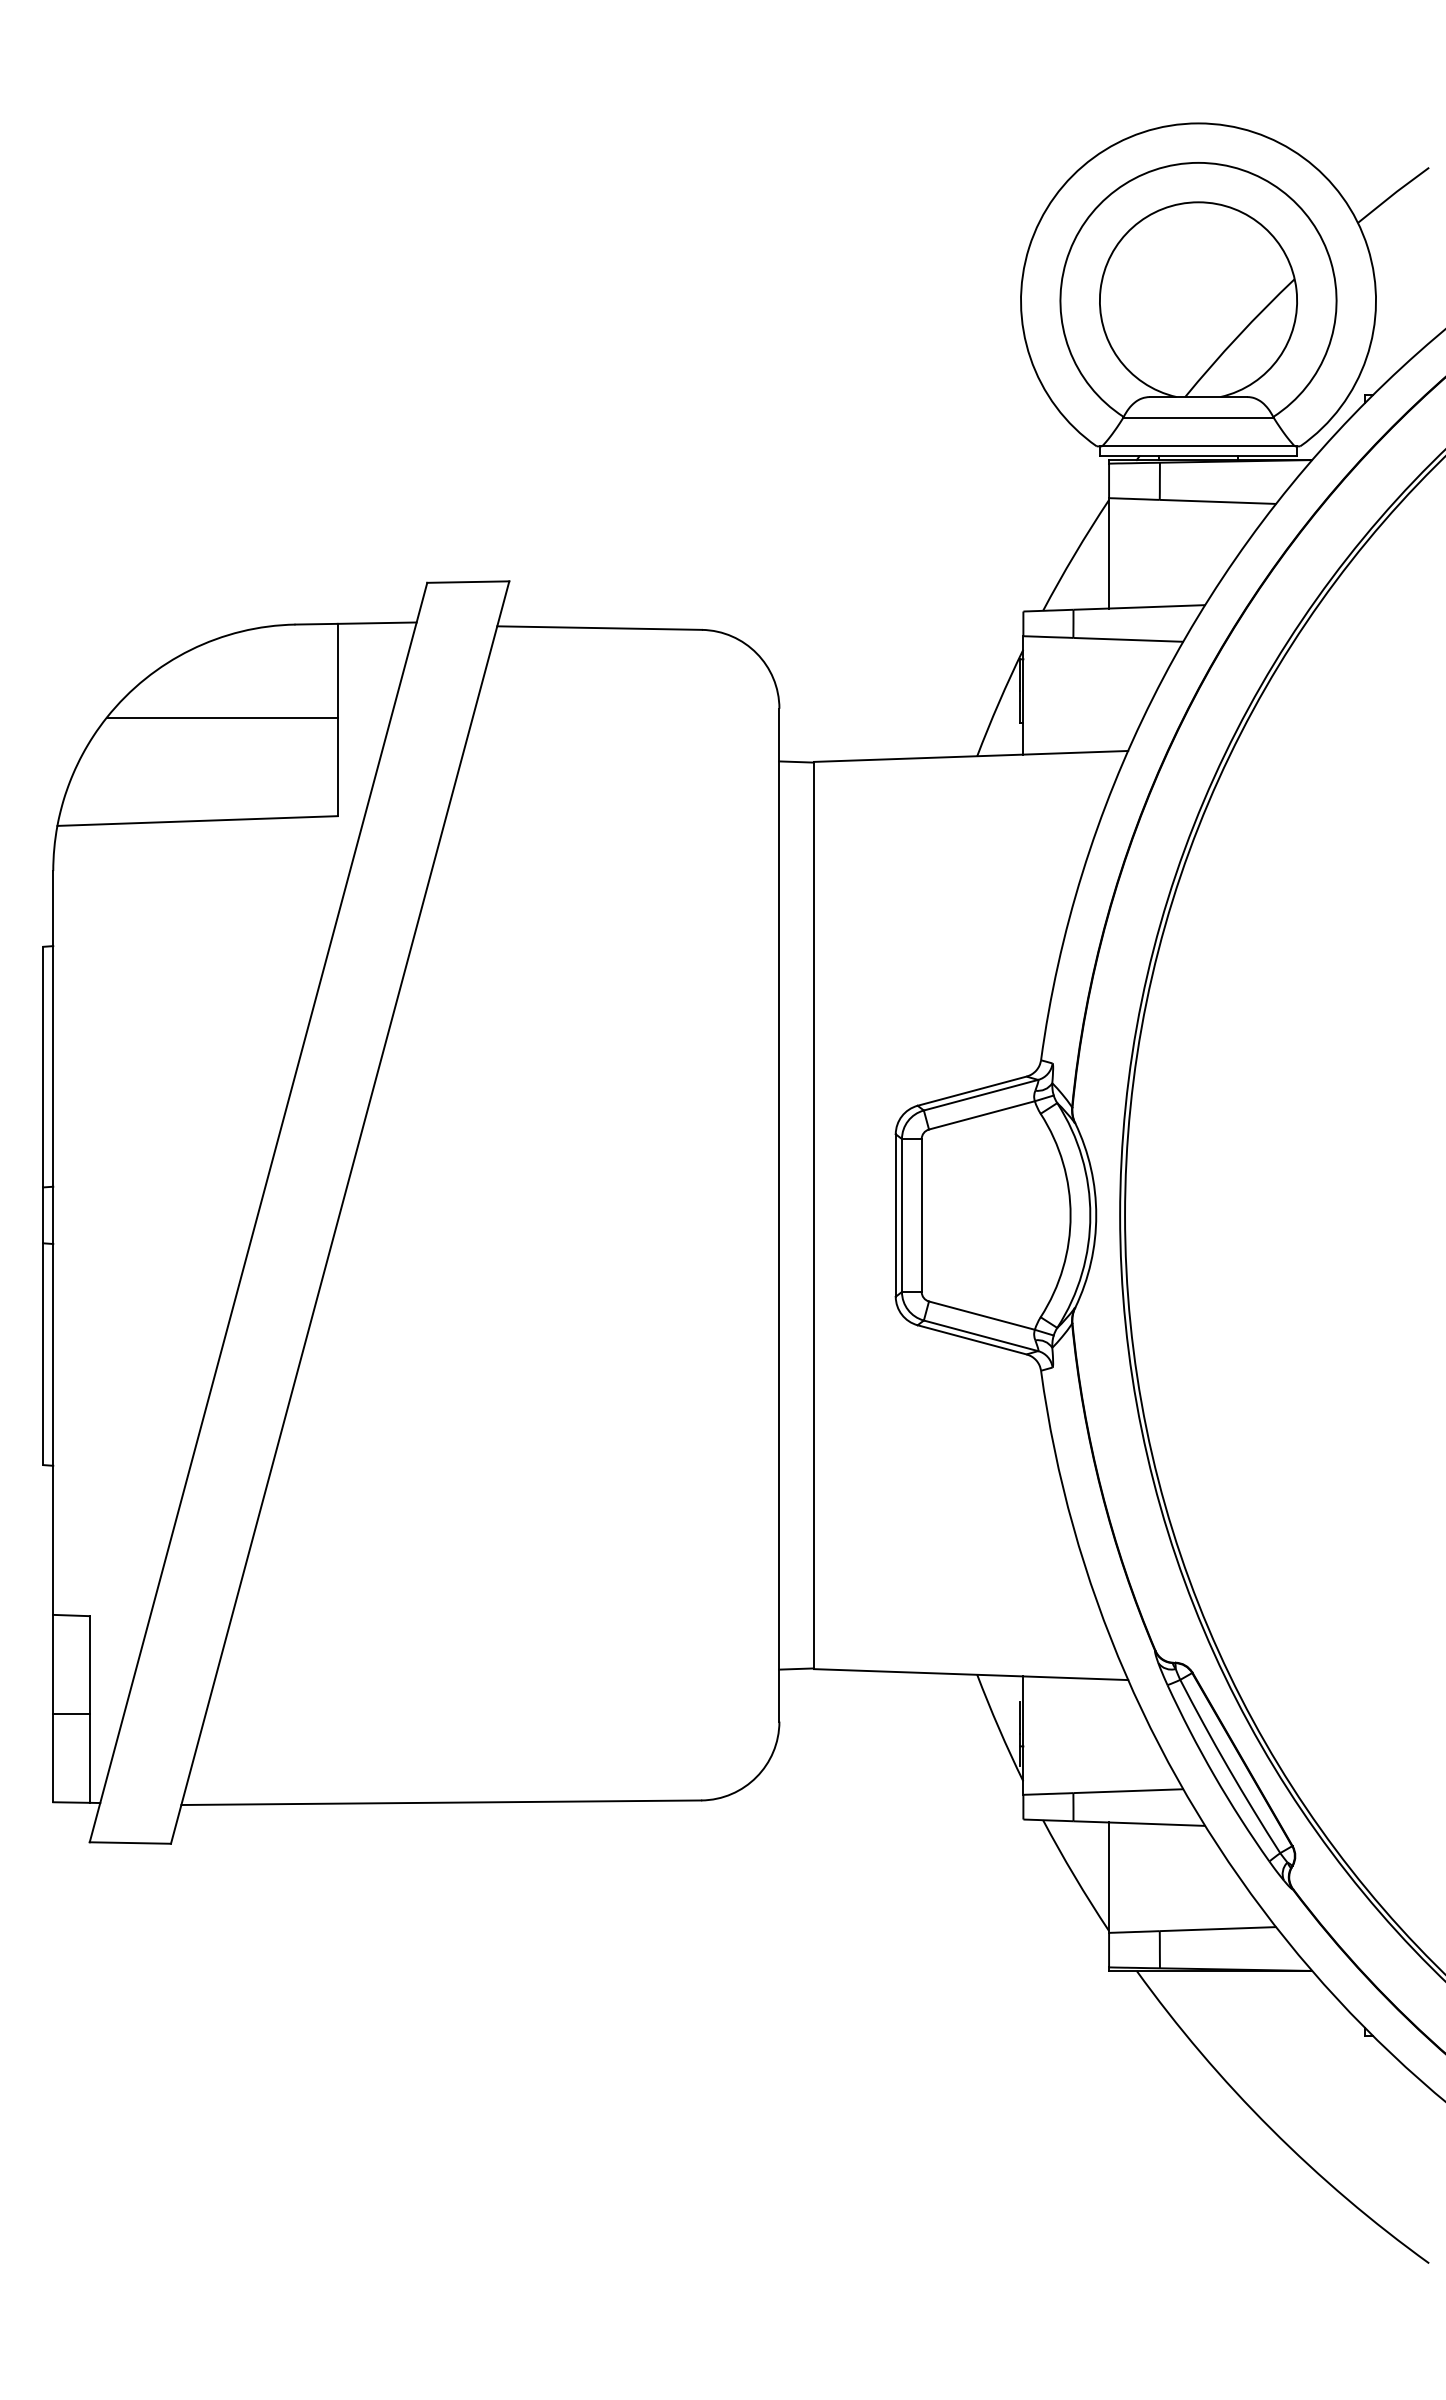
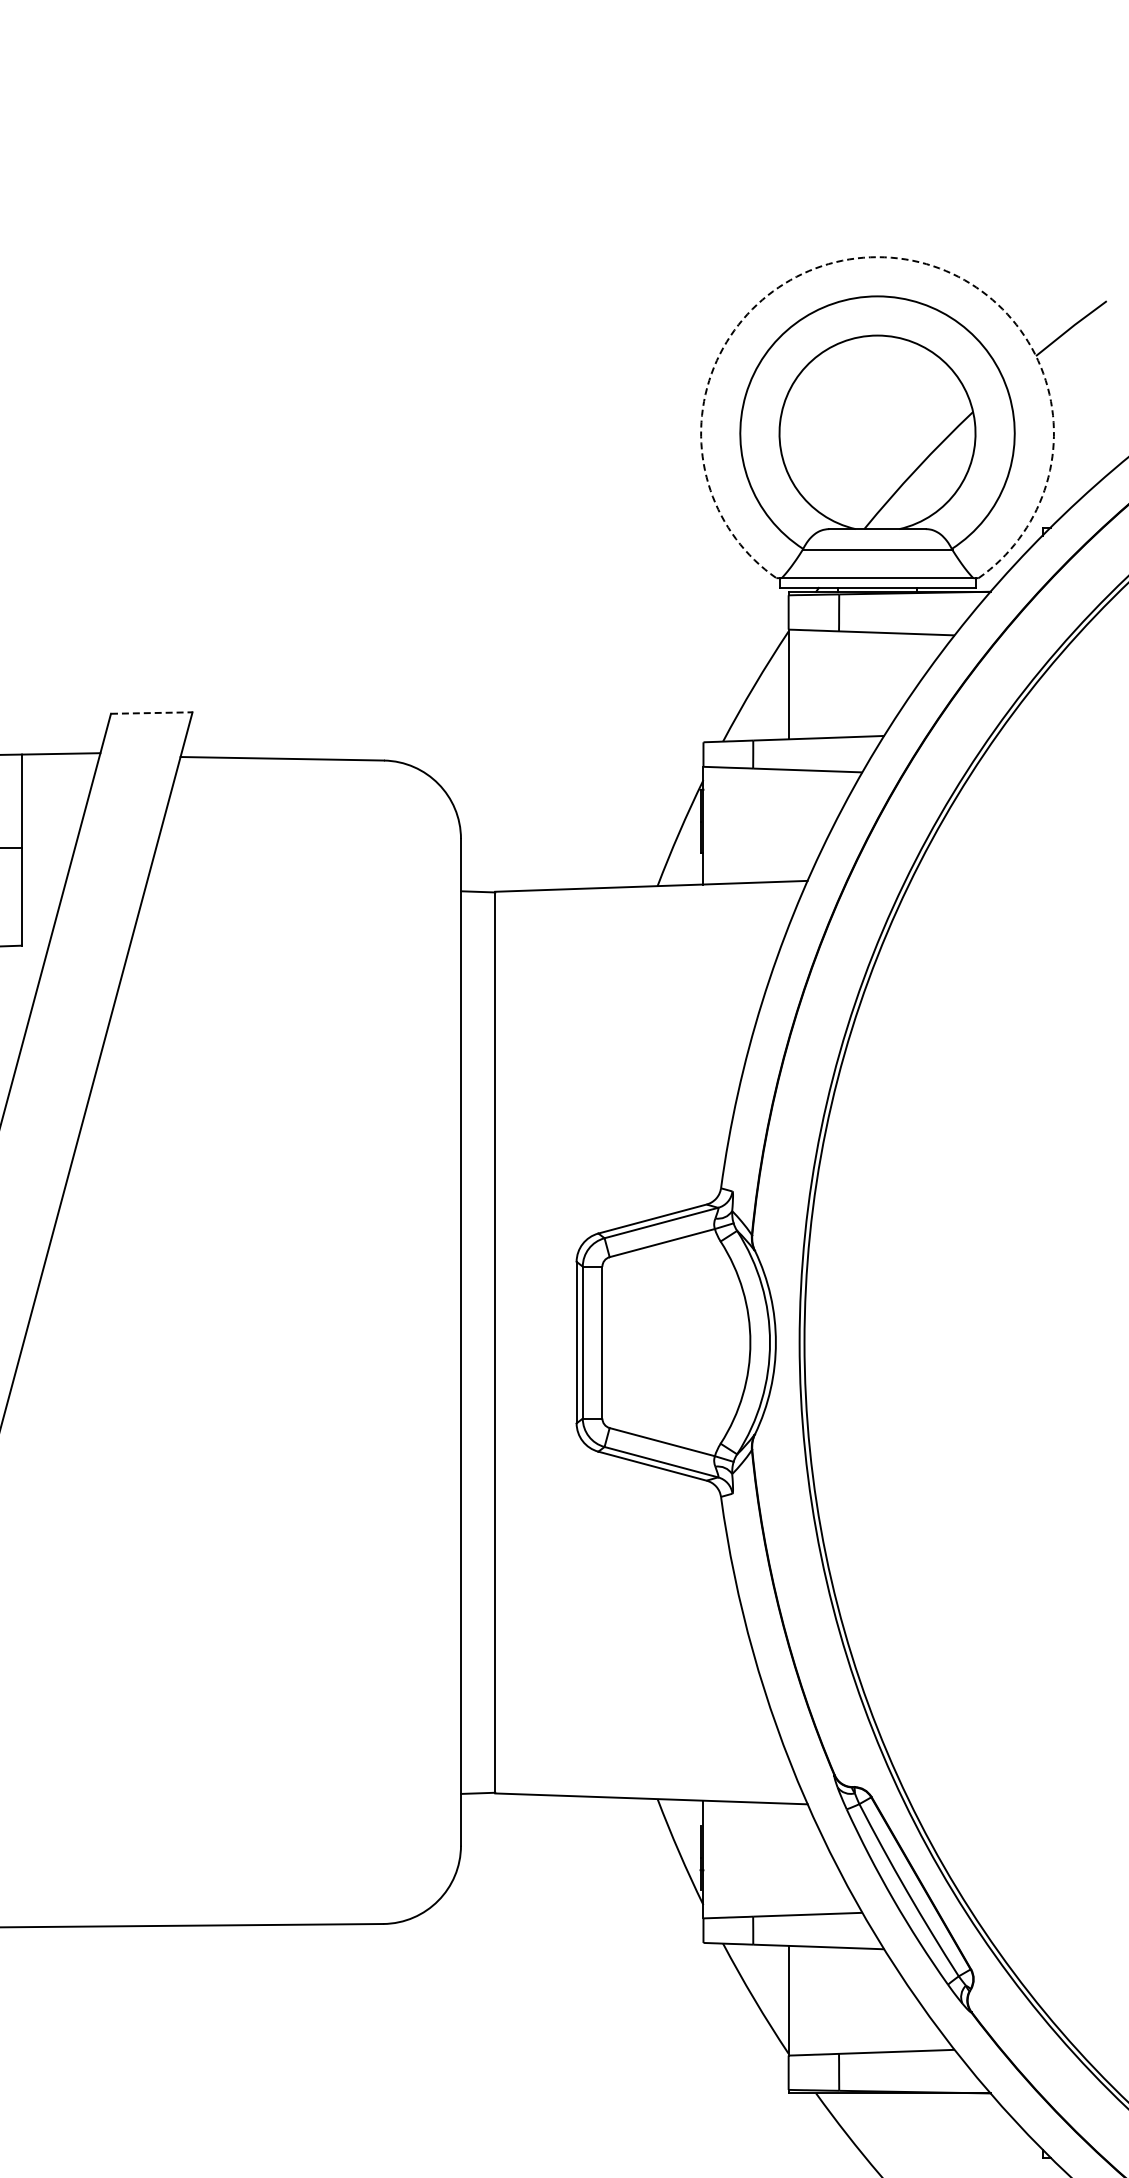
arc: (1198, 123) -> (877, 257), solid -> dashed
line: (468, 582) -> (151, 713), solid -> dashed

